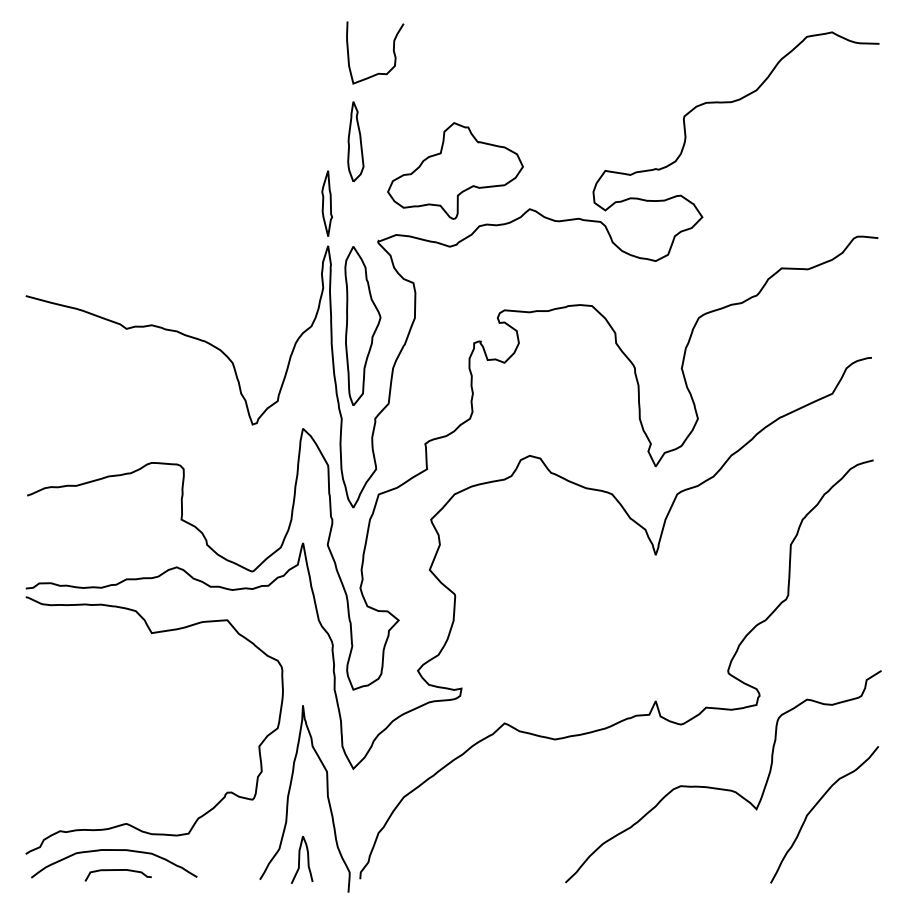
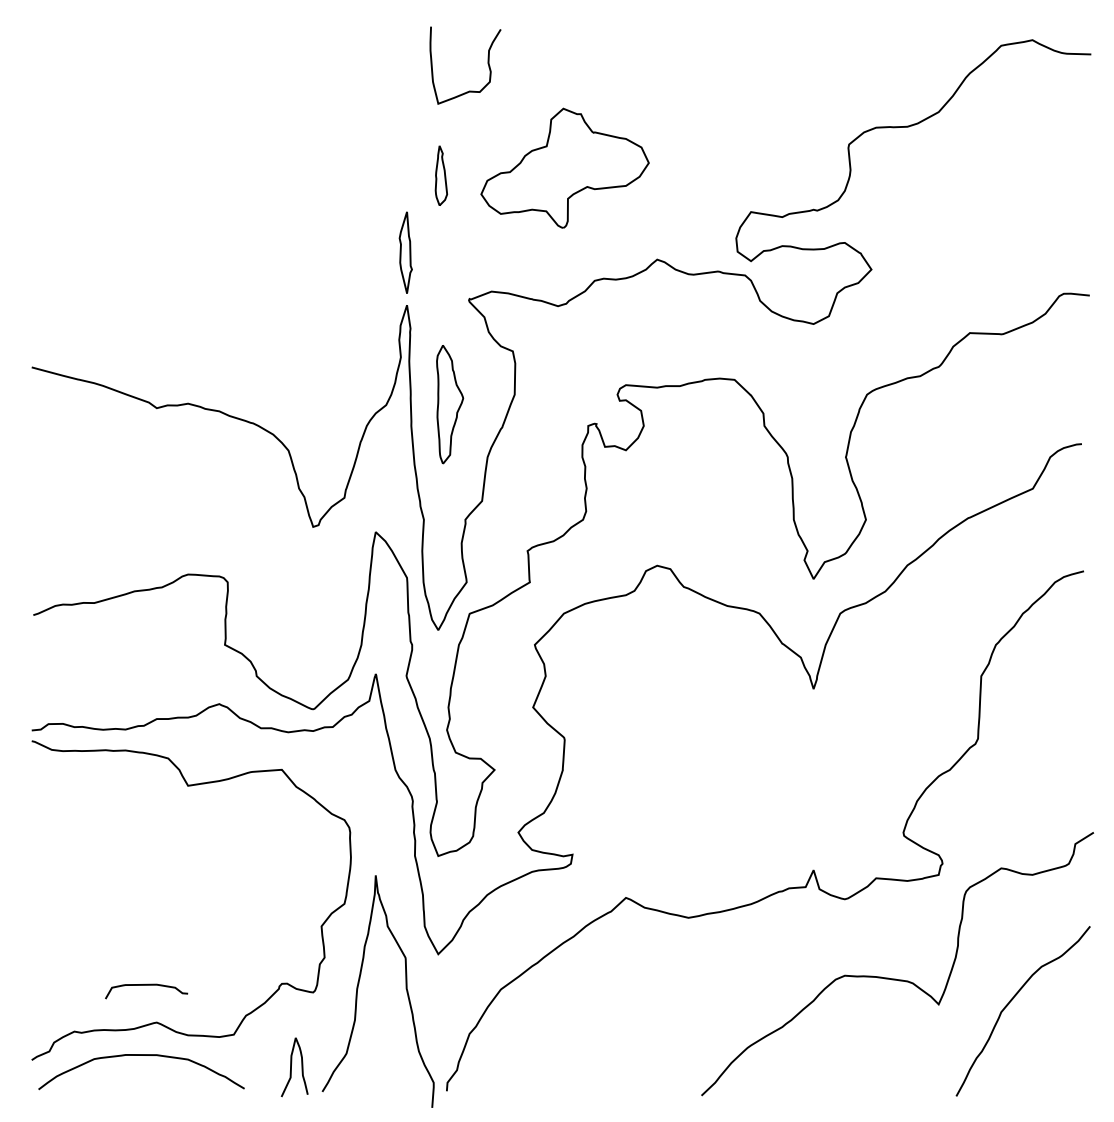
part: (355, 141) -> (441, 175), size x0.6
part: (455, 170) -> (564, 167), moved
part: (362, 325) -> (449, 404), size x0.6
curve: (299, 860) -> (291, 1067), moved
curve: (118, 870) -> (146, 985), moved

